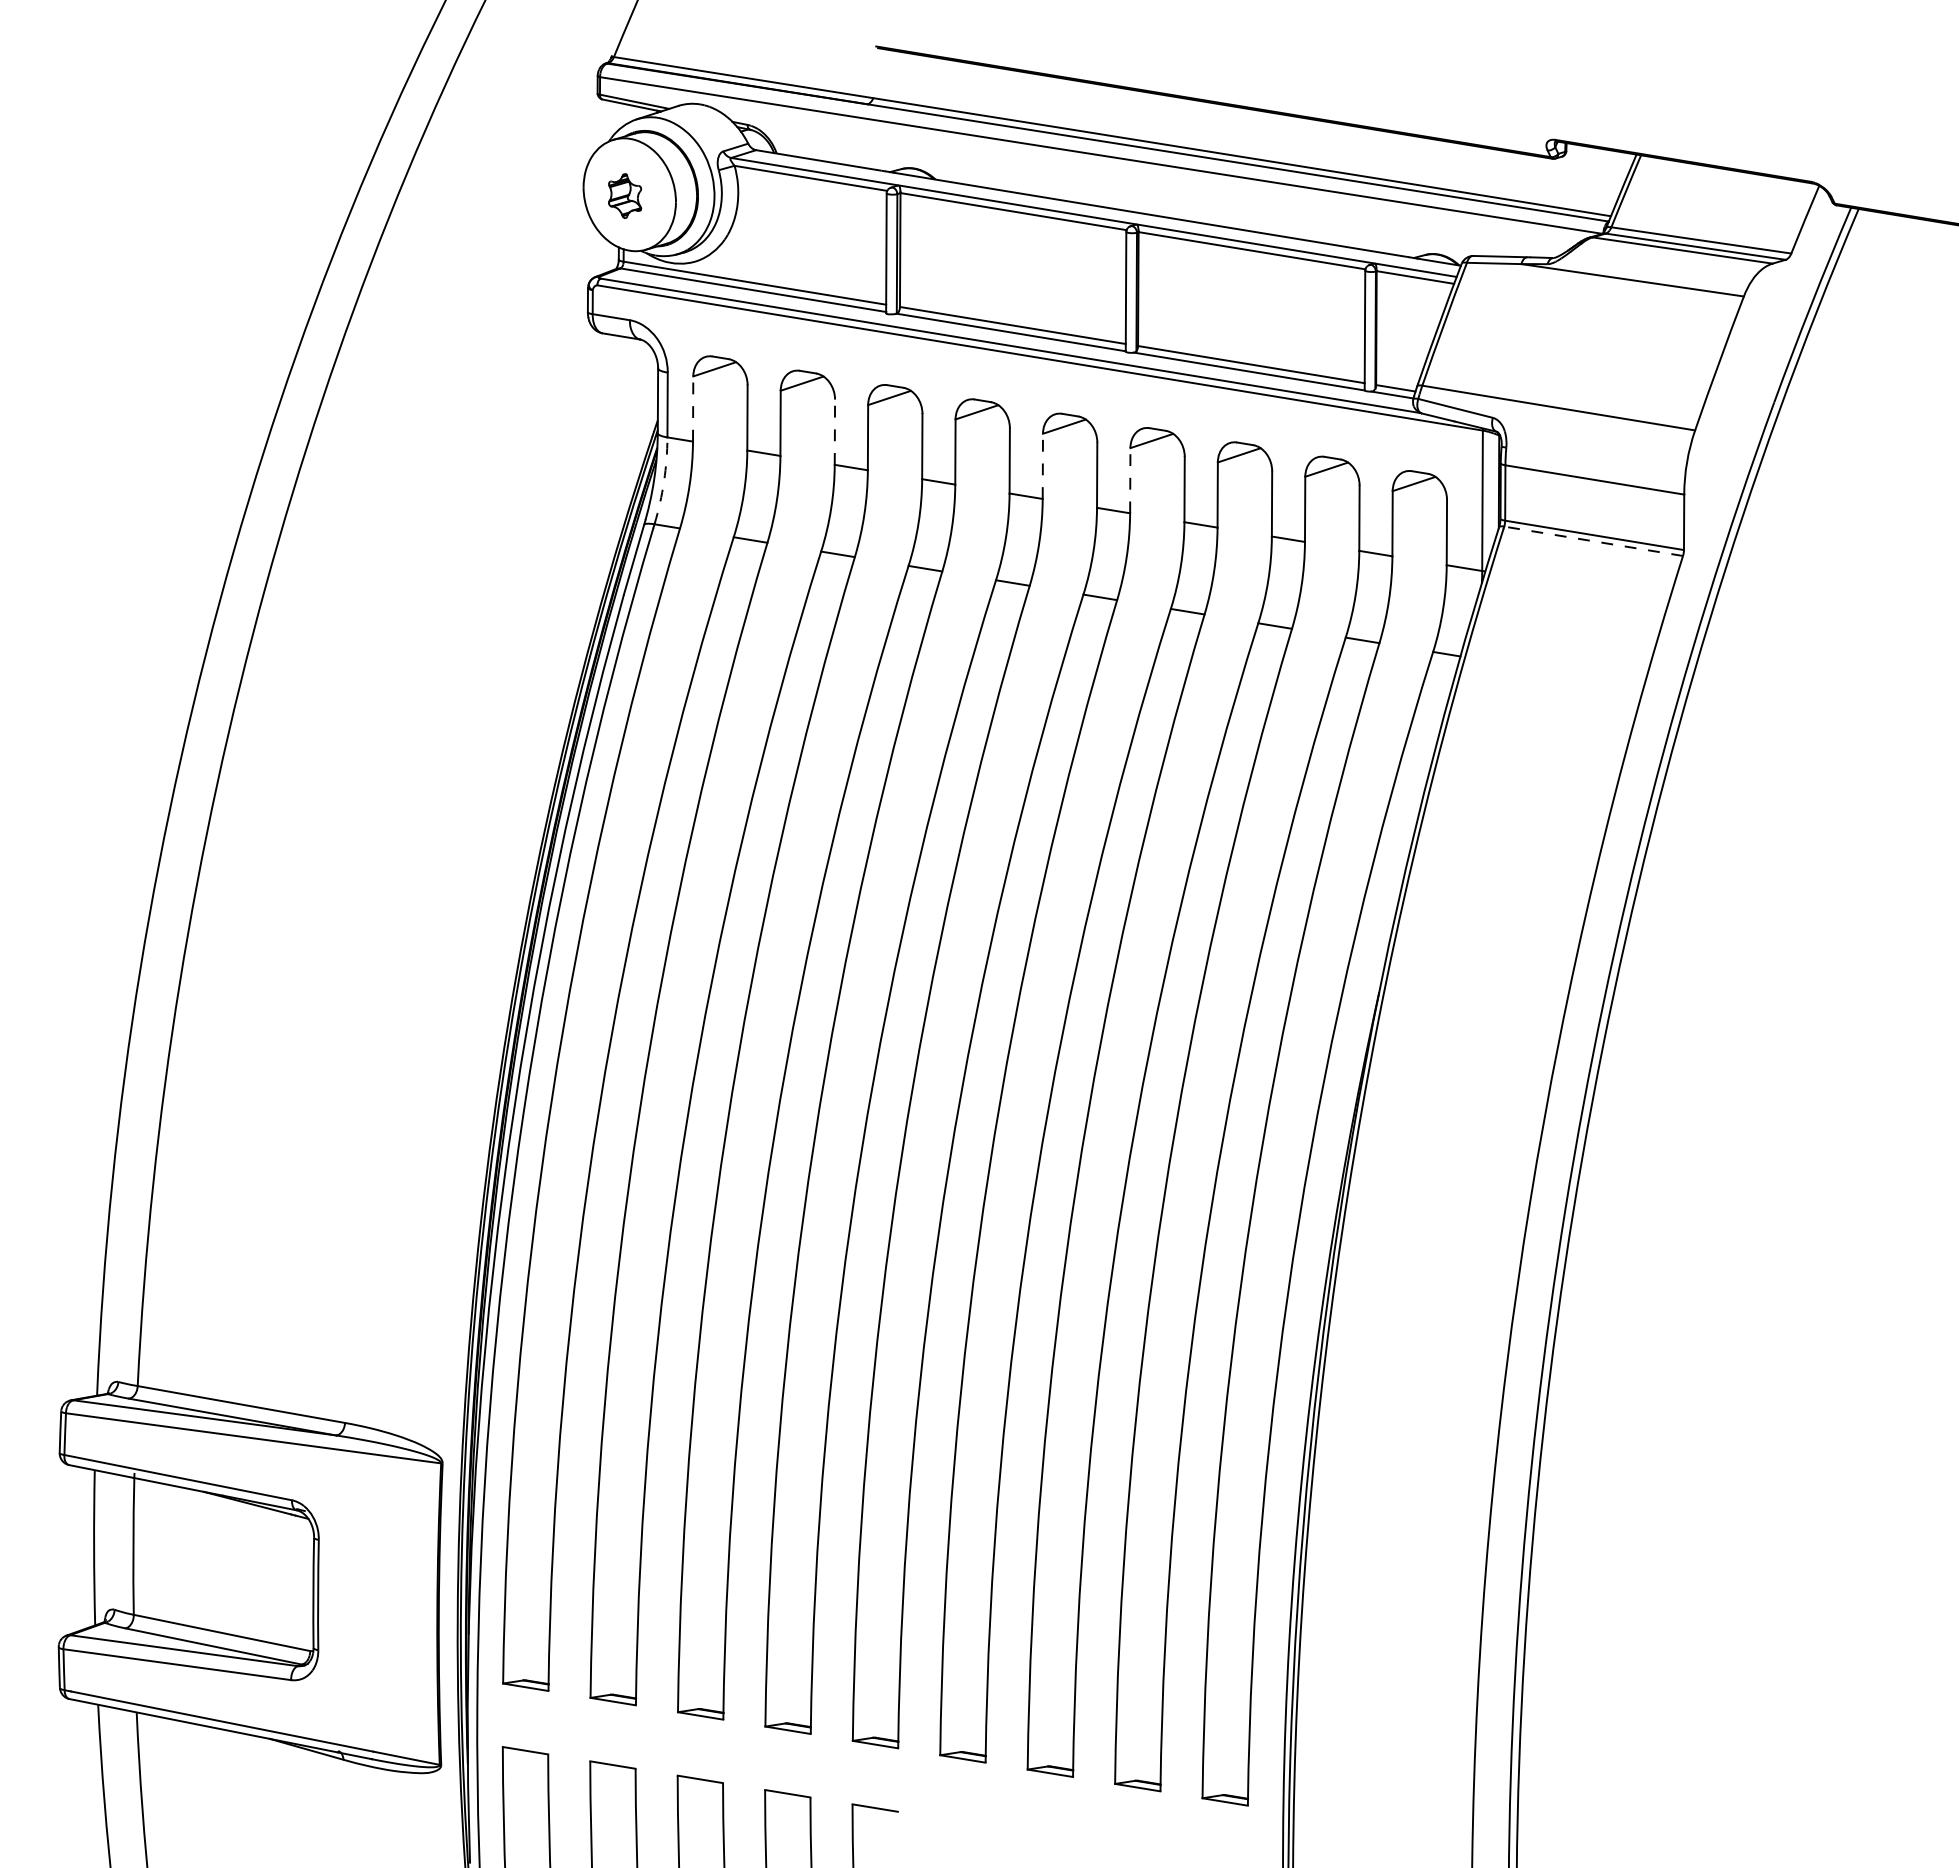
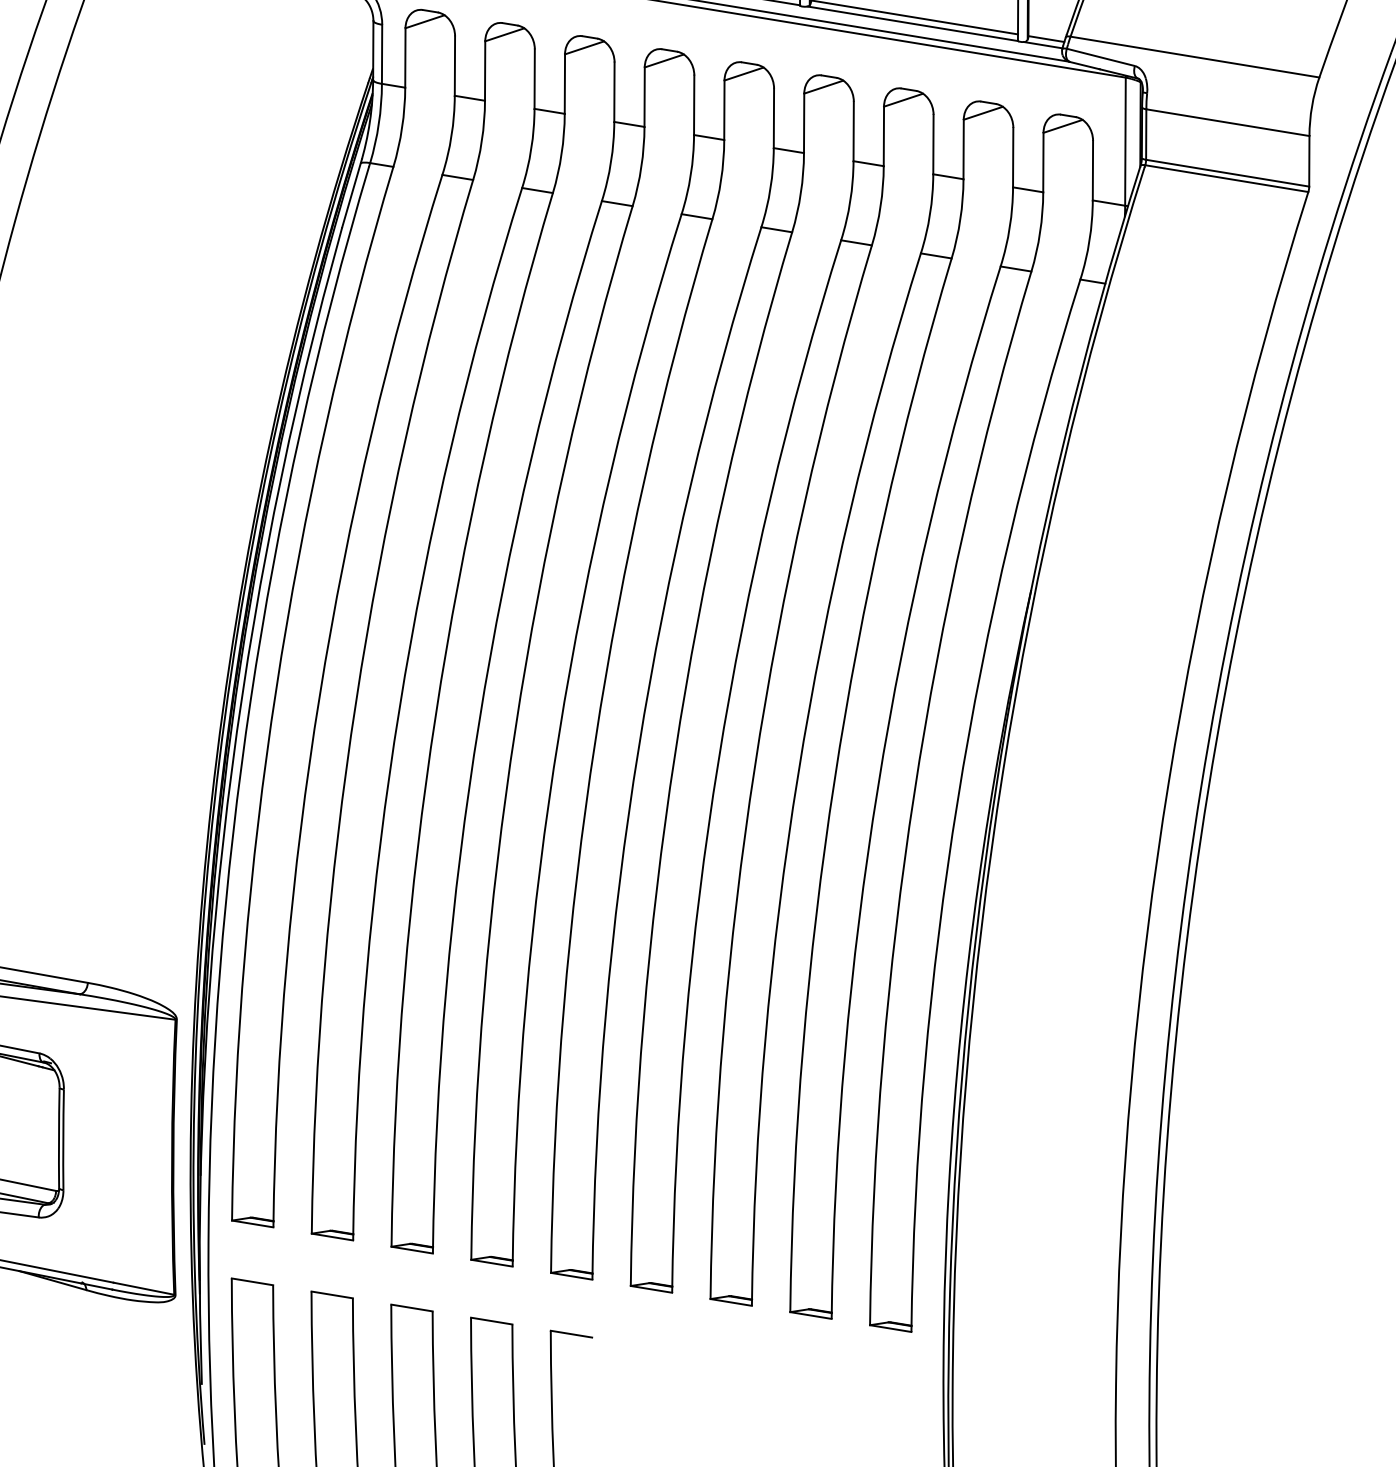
line: (693, 409) -> (405, 58), dashed -> solid
line: (834, 432) -> (534, 79), dashed -> solid
line: (1042, 466) -> (724, 110), dashed -> solid
line: (1130, 480) -> (804, 123), dashed -> solid
arc: (664, 481) -> (379, 124), dashed -> solid
line: (1593, 541) -> (1226, 178), dashed -> solid

